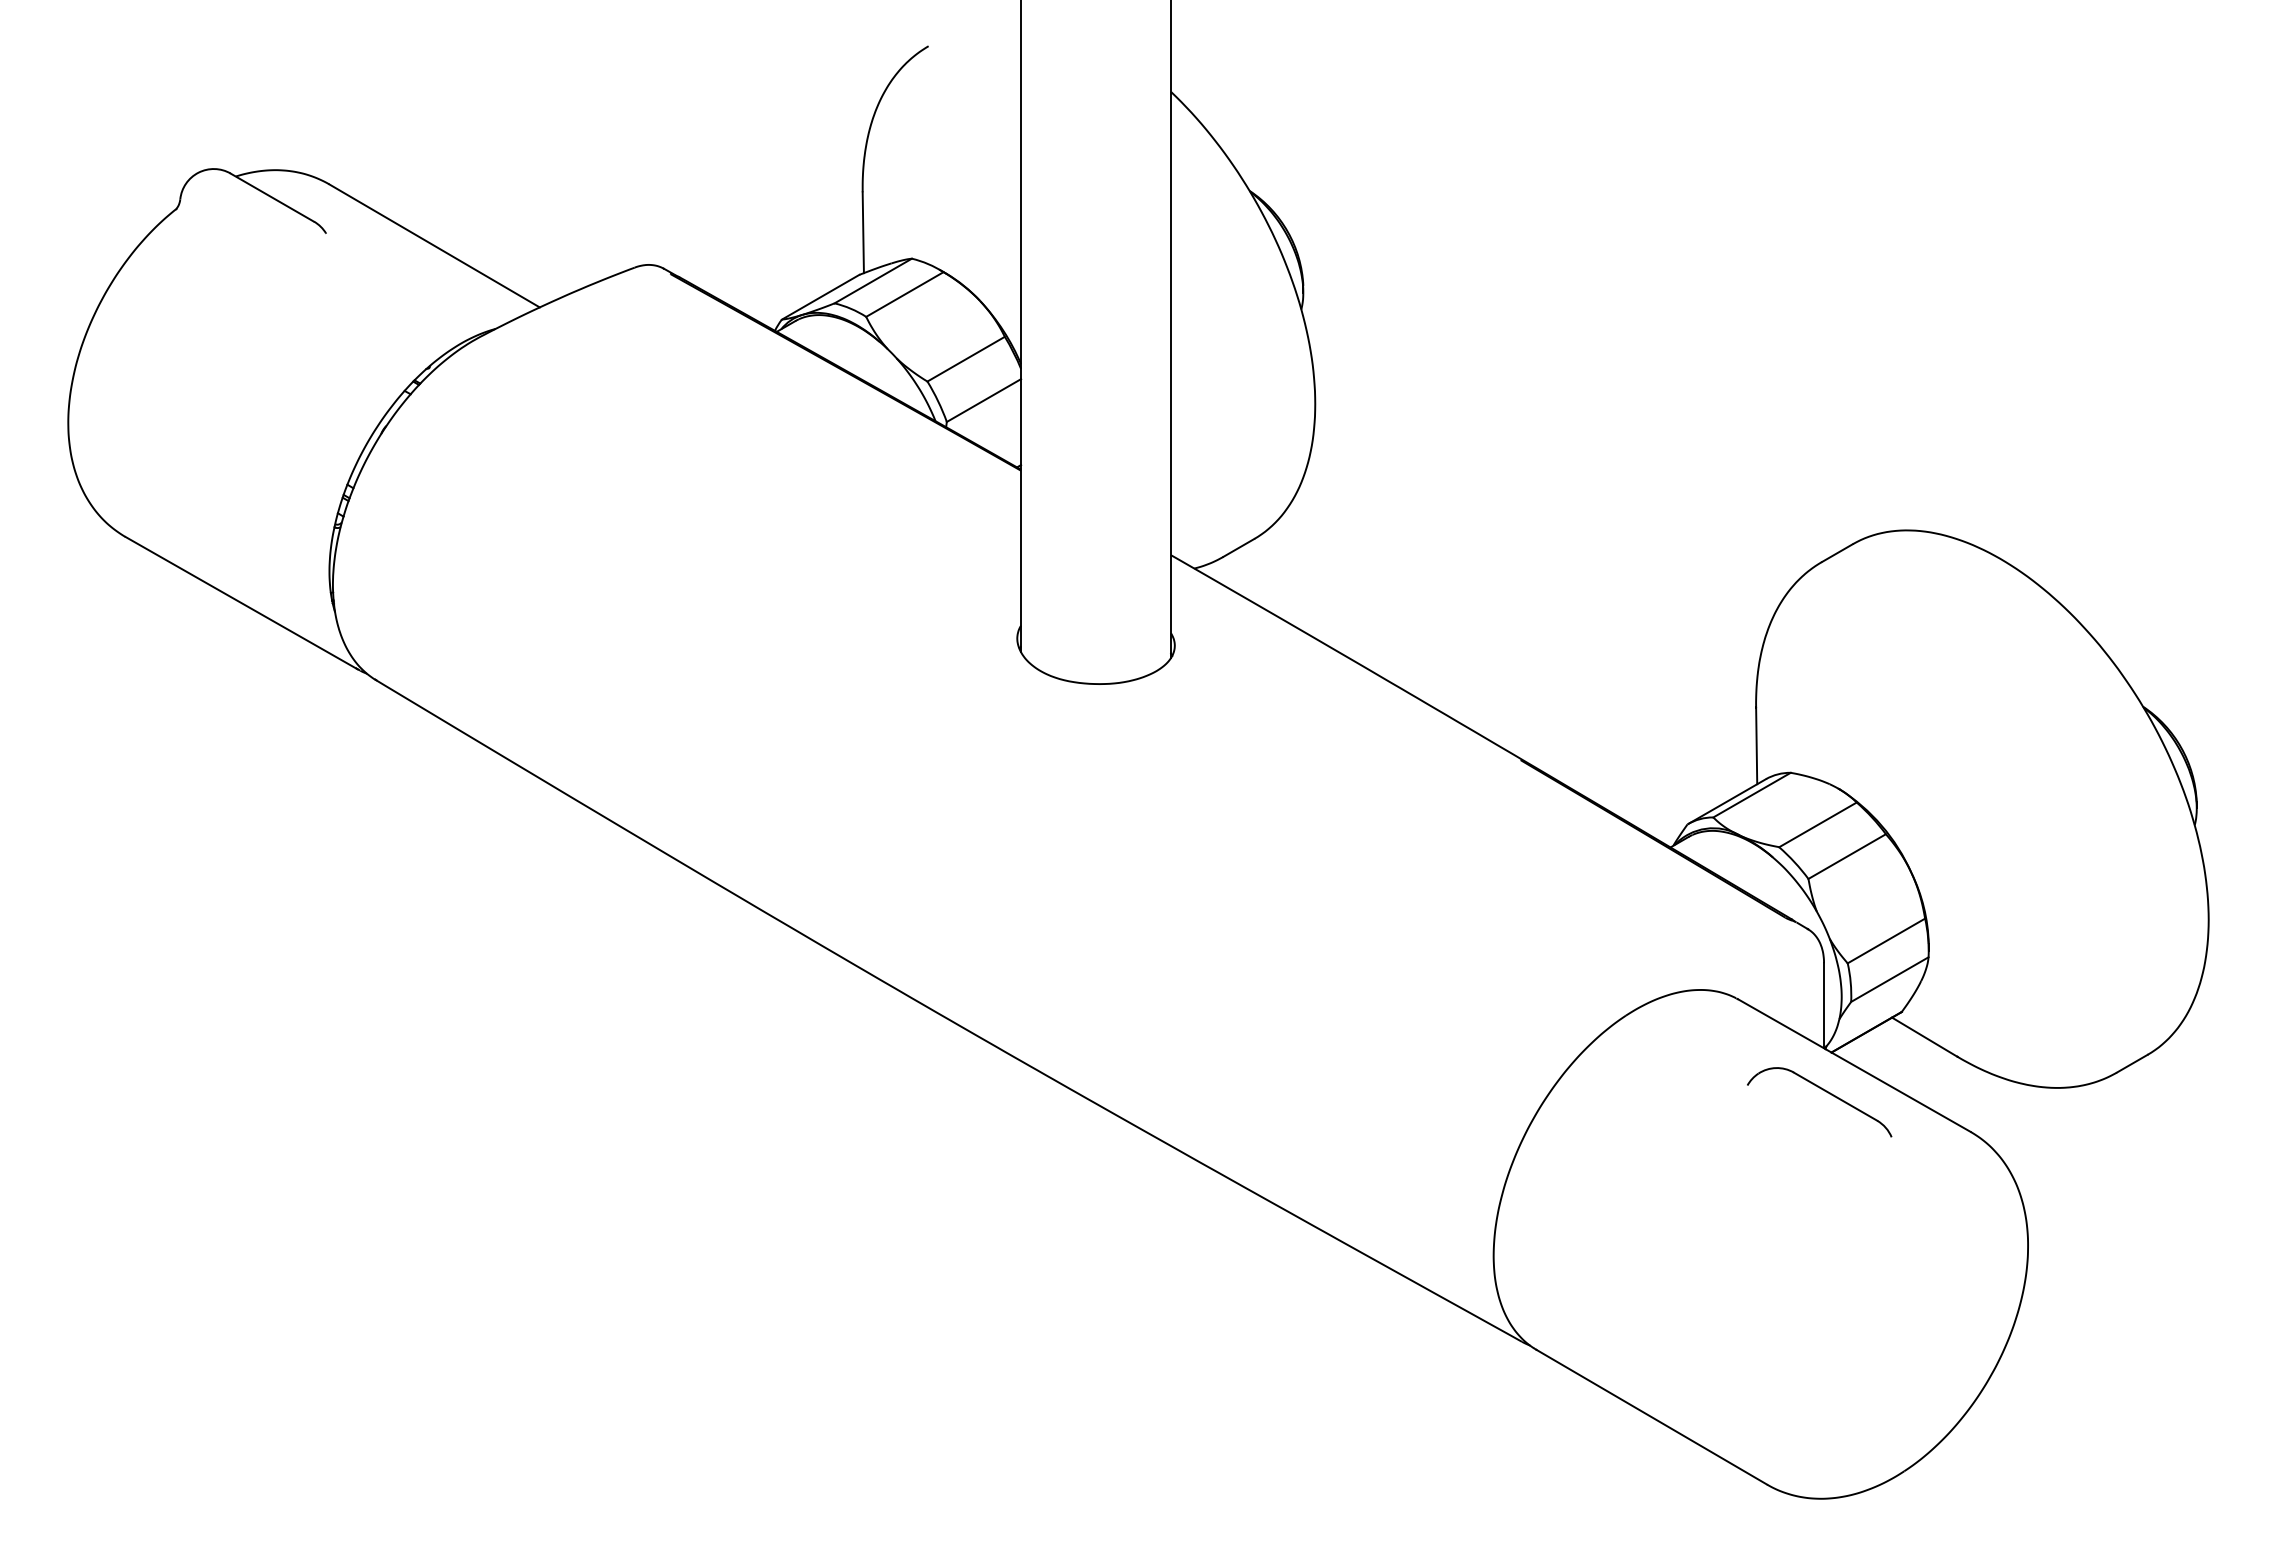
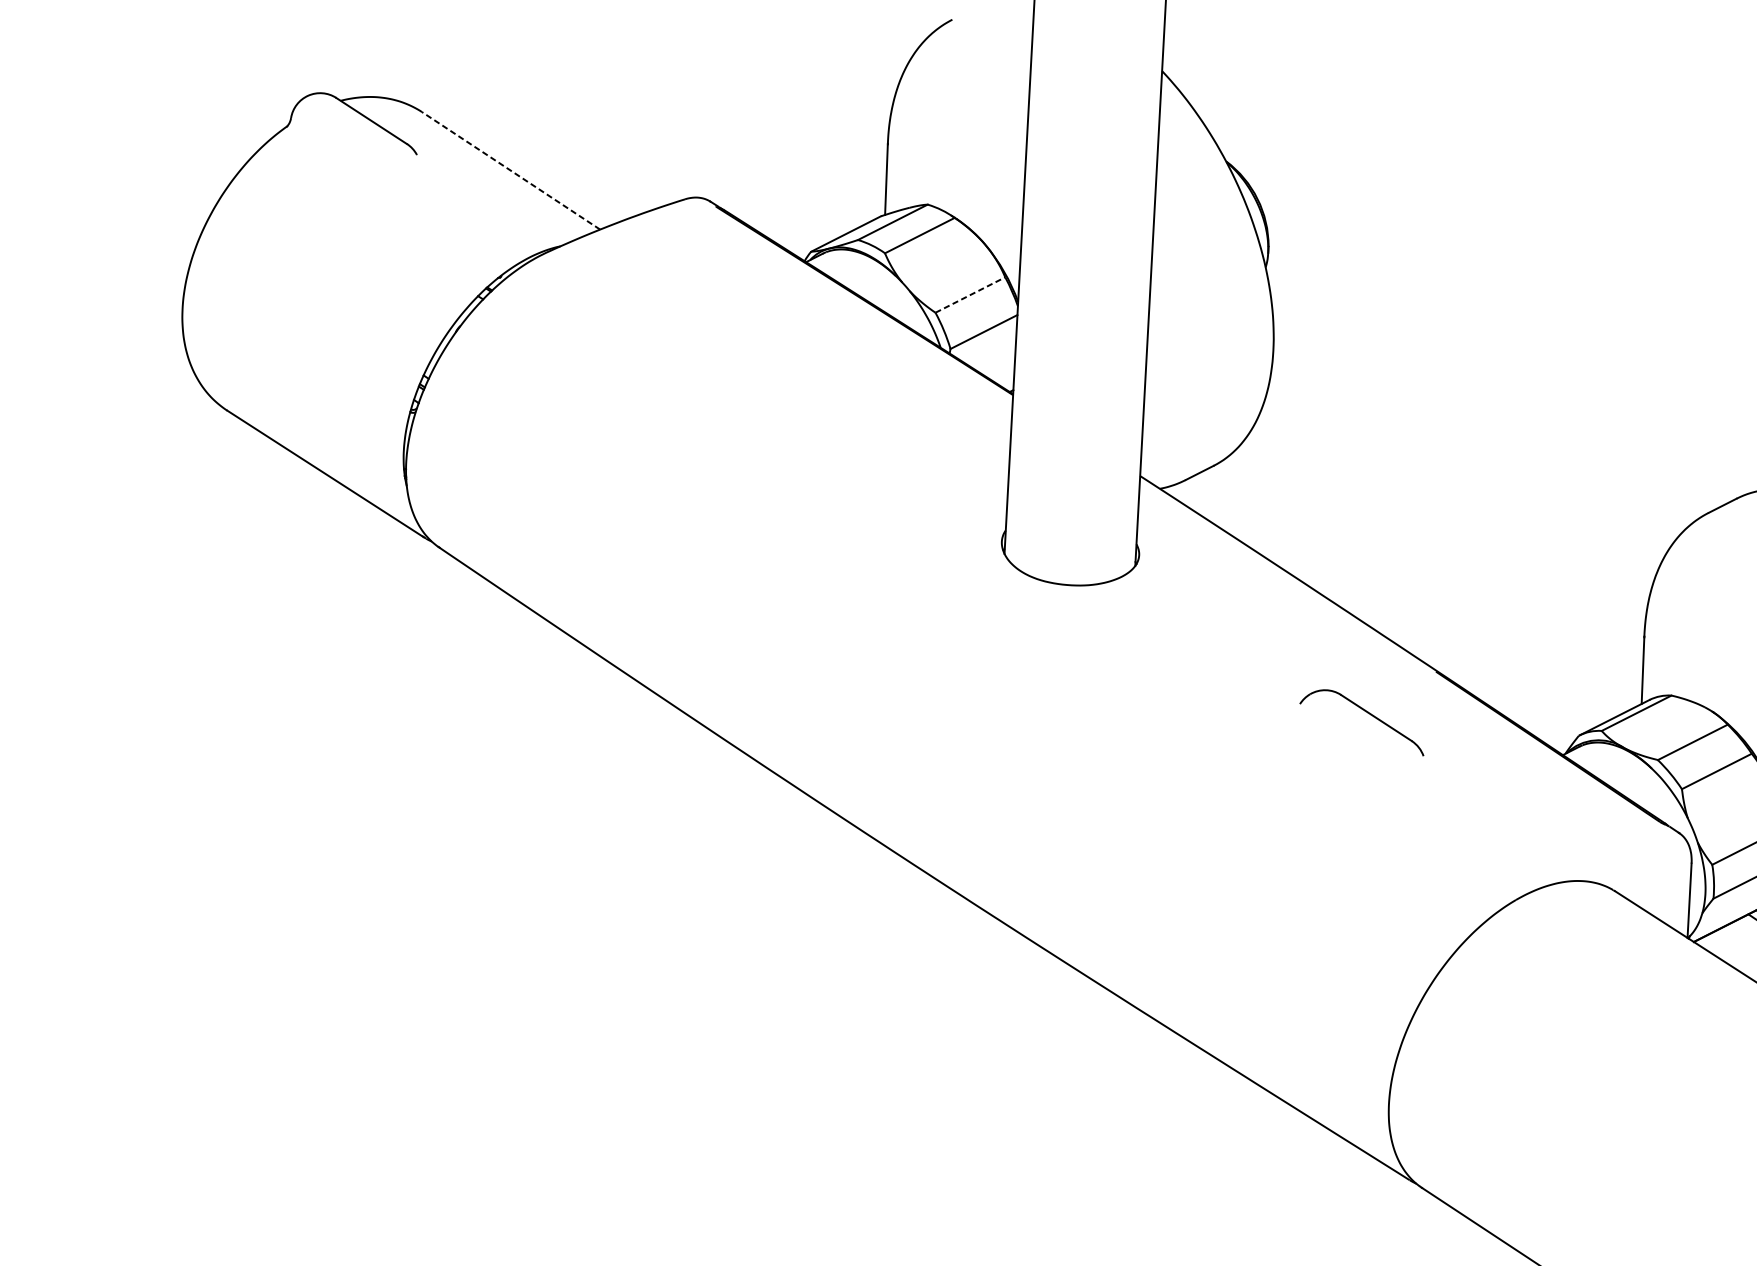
line: (434, 245) -> (511, 170), solid -> dashed
line: (966, 359) -> (970, 295), solid -> dashed
part: (1827, 1093) -> (1369, 714), moved

